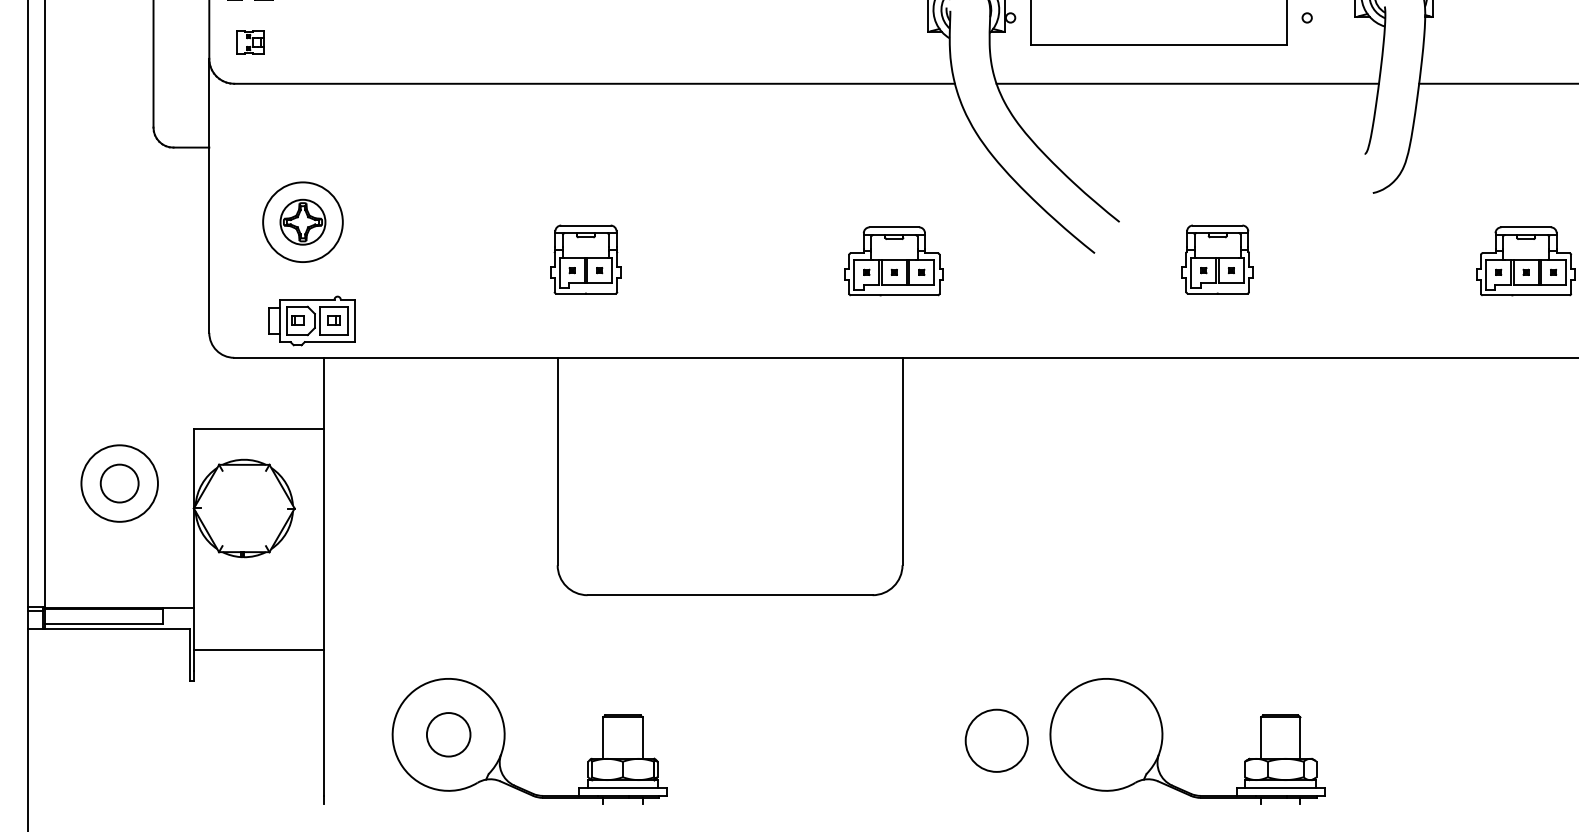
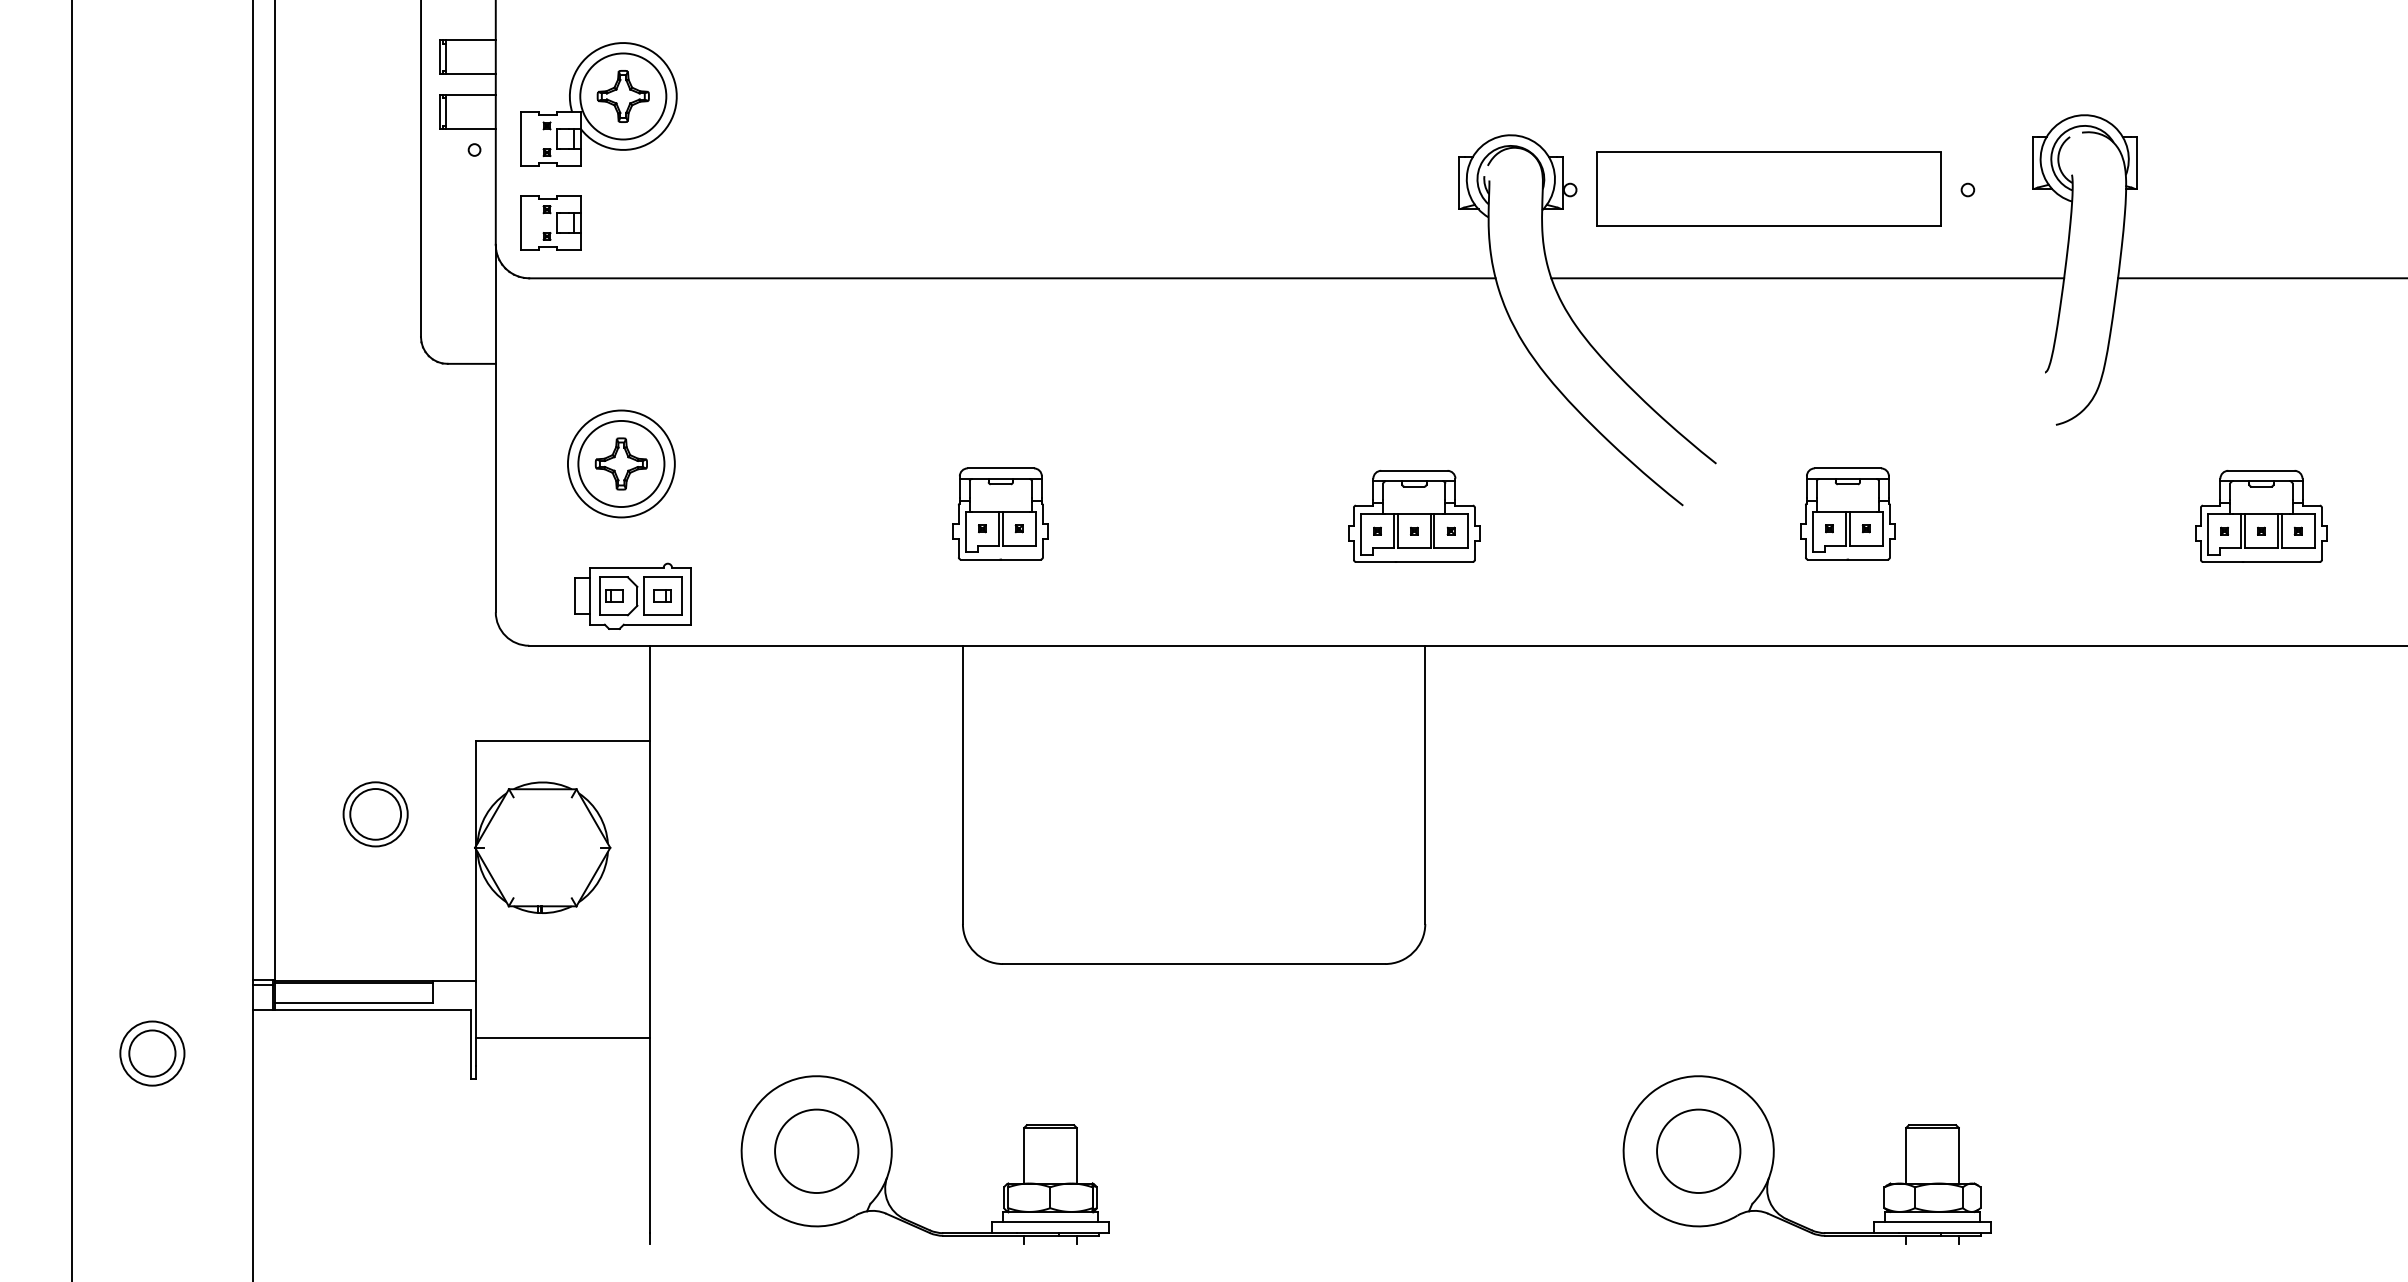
part: (250, 42) -> (550, 222), size x1.67
circle: (303, 221) -> (621, 463), size x1.43
circle: (119, 483) -> (375, 814), size x0.62
circle: (448, 734) -> (816, 1150), size x1.43
circle: (996, 740) -> (1698, 1150), moved

